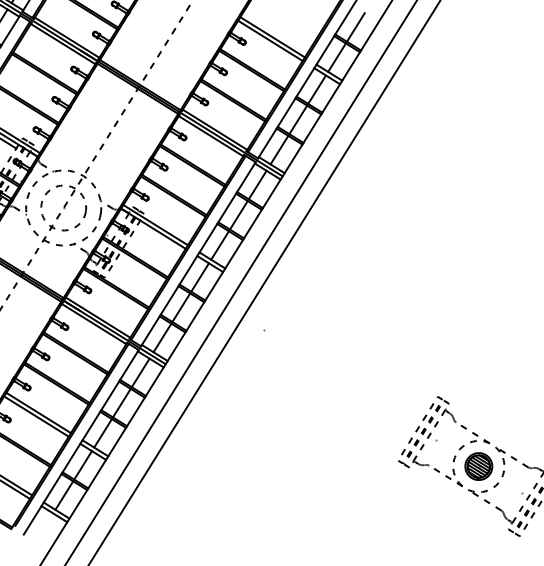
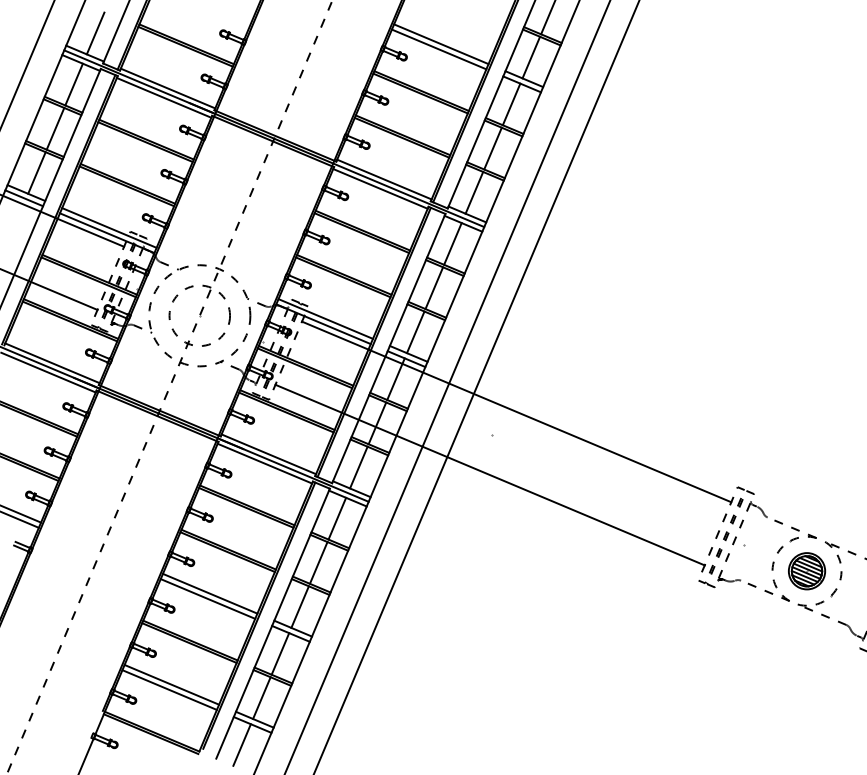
line: (284, 315) -> (516, 411), added
line: (257, 358) -> (489, 474), added
line: (43, 527) -> (241, 744), added

